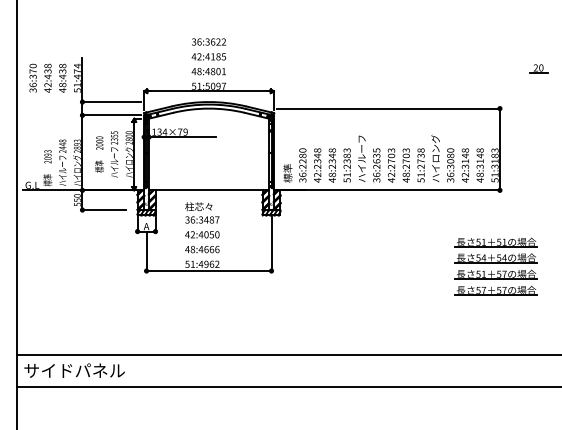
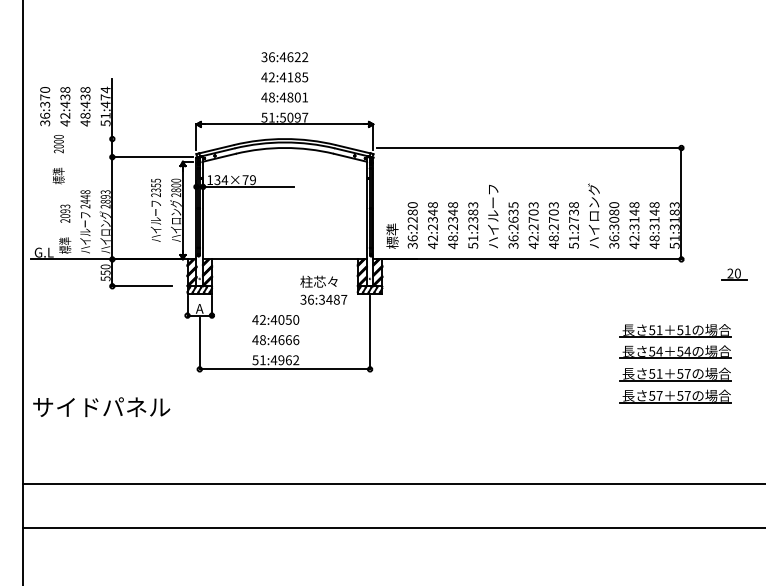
text: (207, 42) -> (282, 57), 36:3622 -> 36:4622
part: (538, 68) -> (734, 274), moved
line: (111, 102) -> (152, 139), removed
text: (99, 154) -> (58, 159), moved
text: (202, 212) -> (323, 289), moved
text: (74, 370) -> (101, 407), moved

